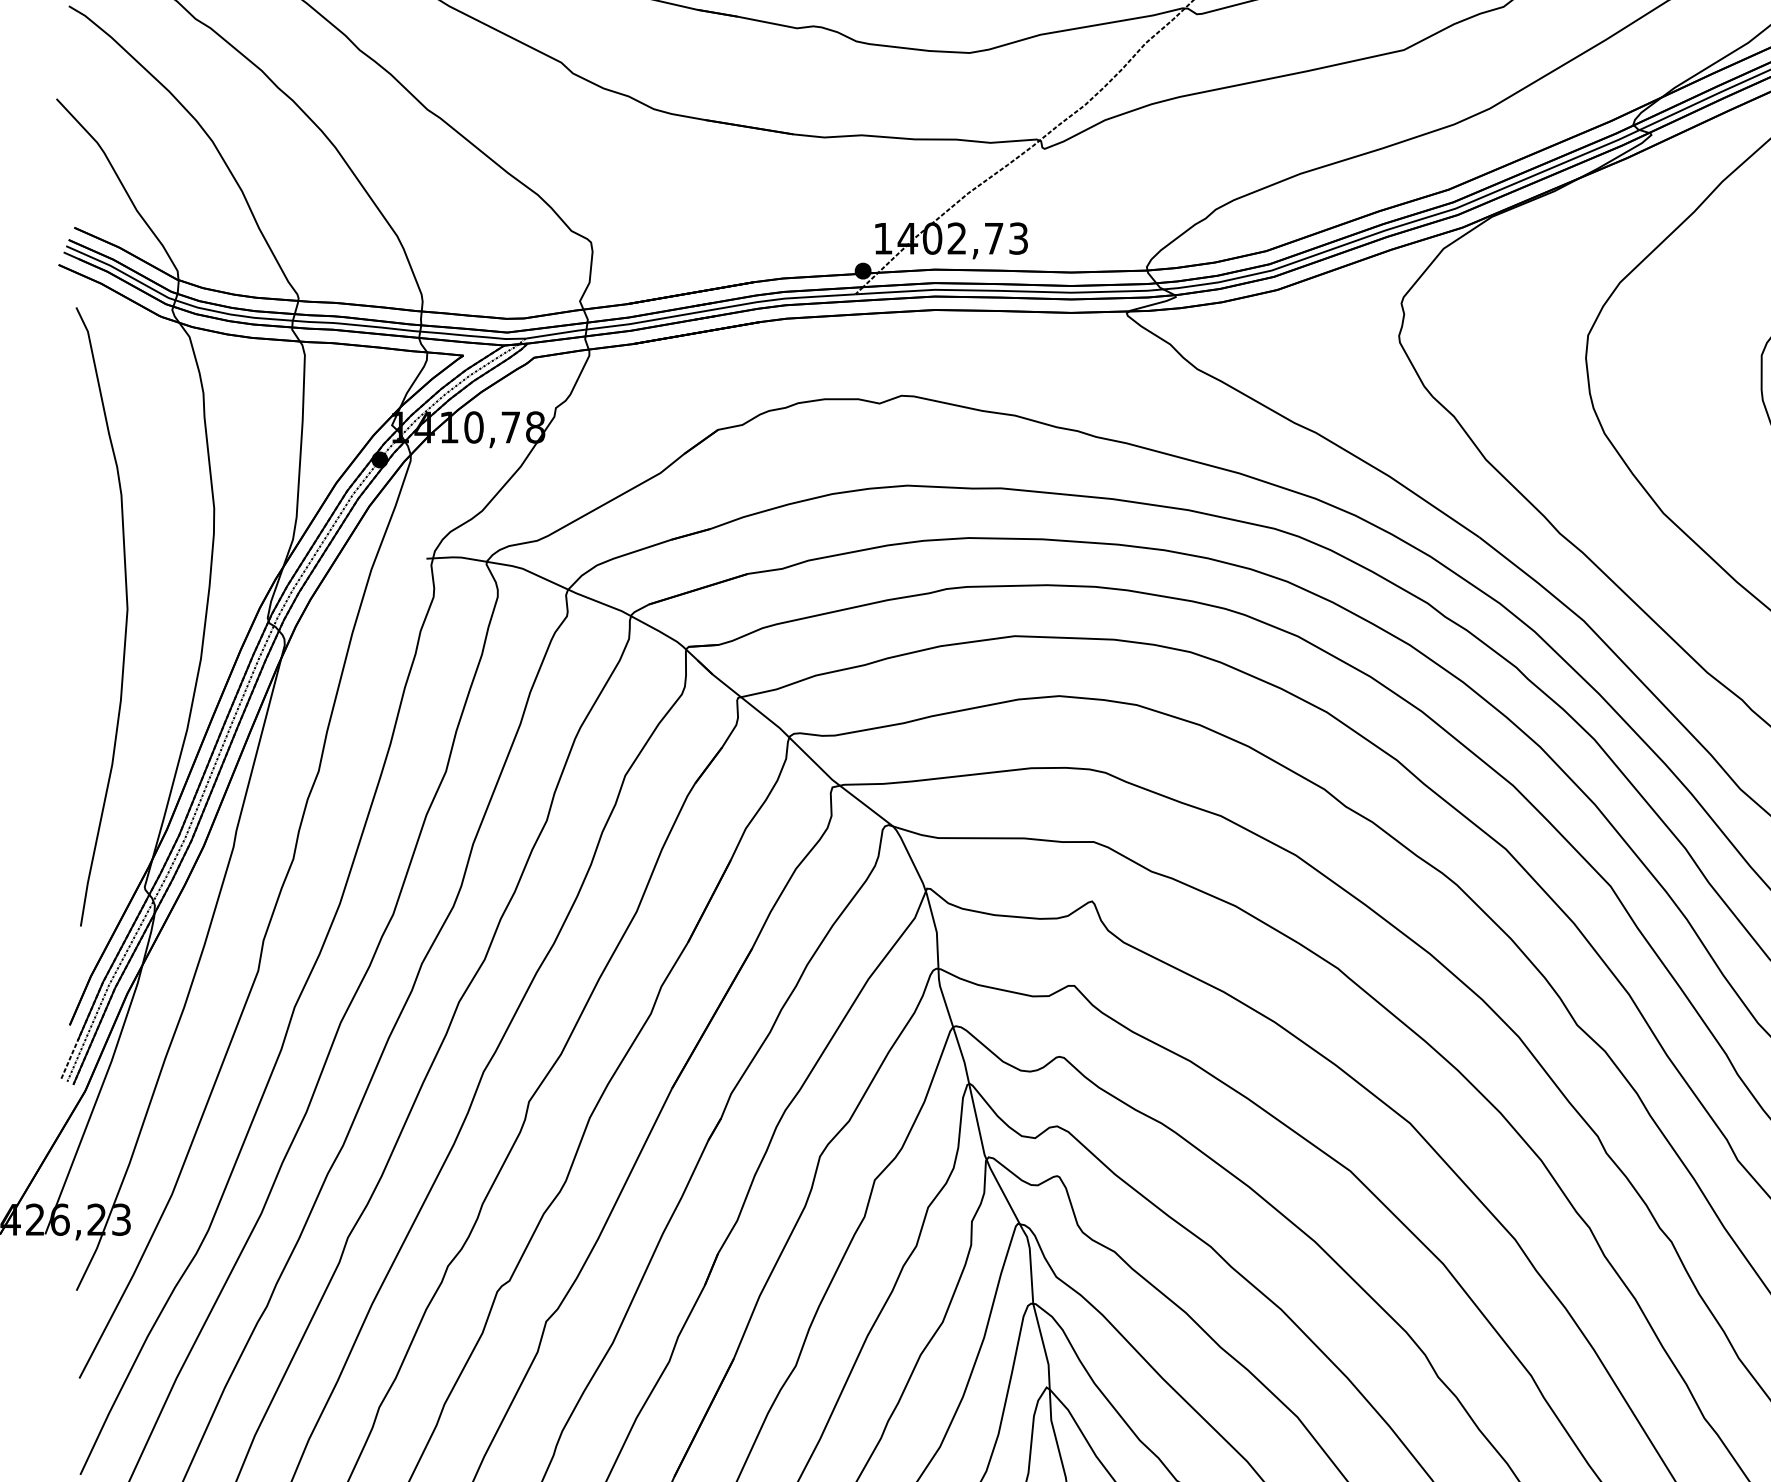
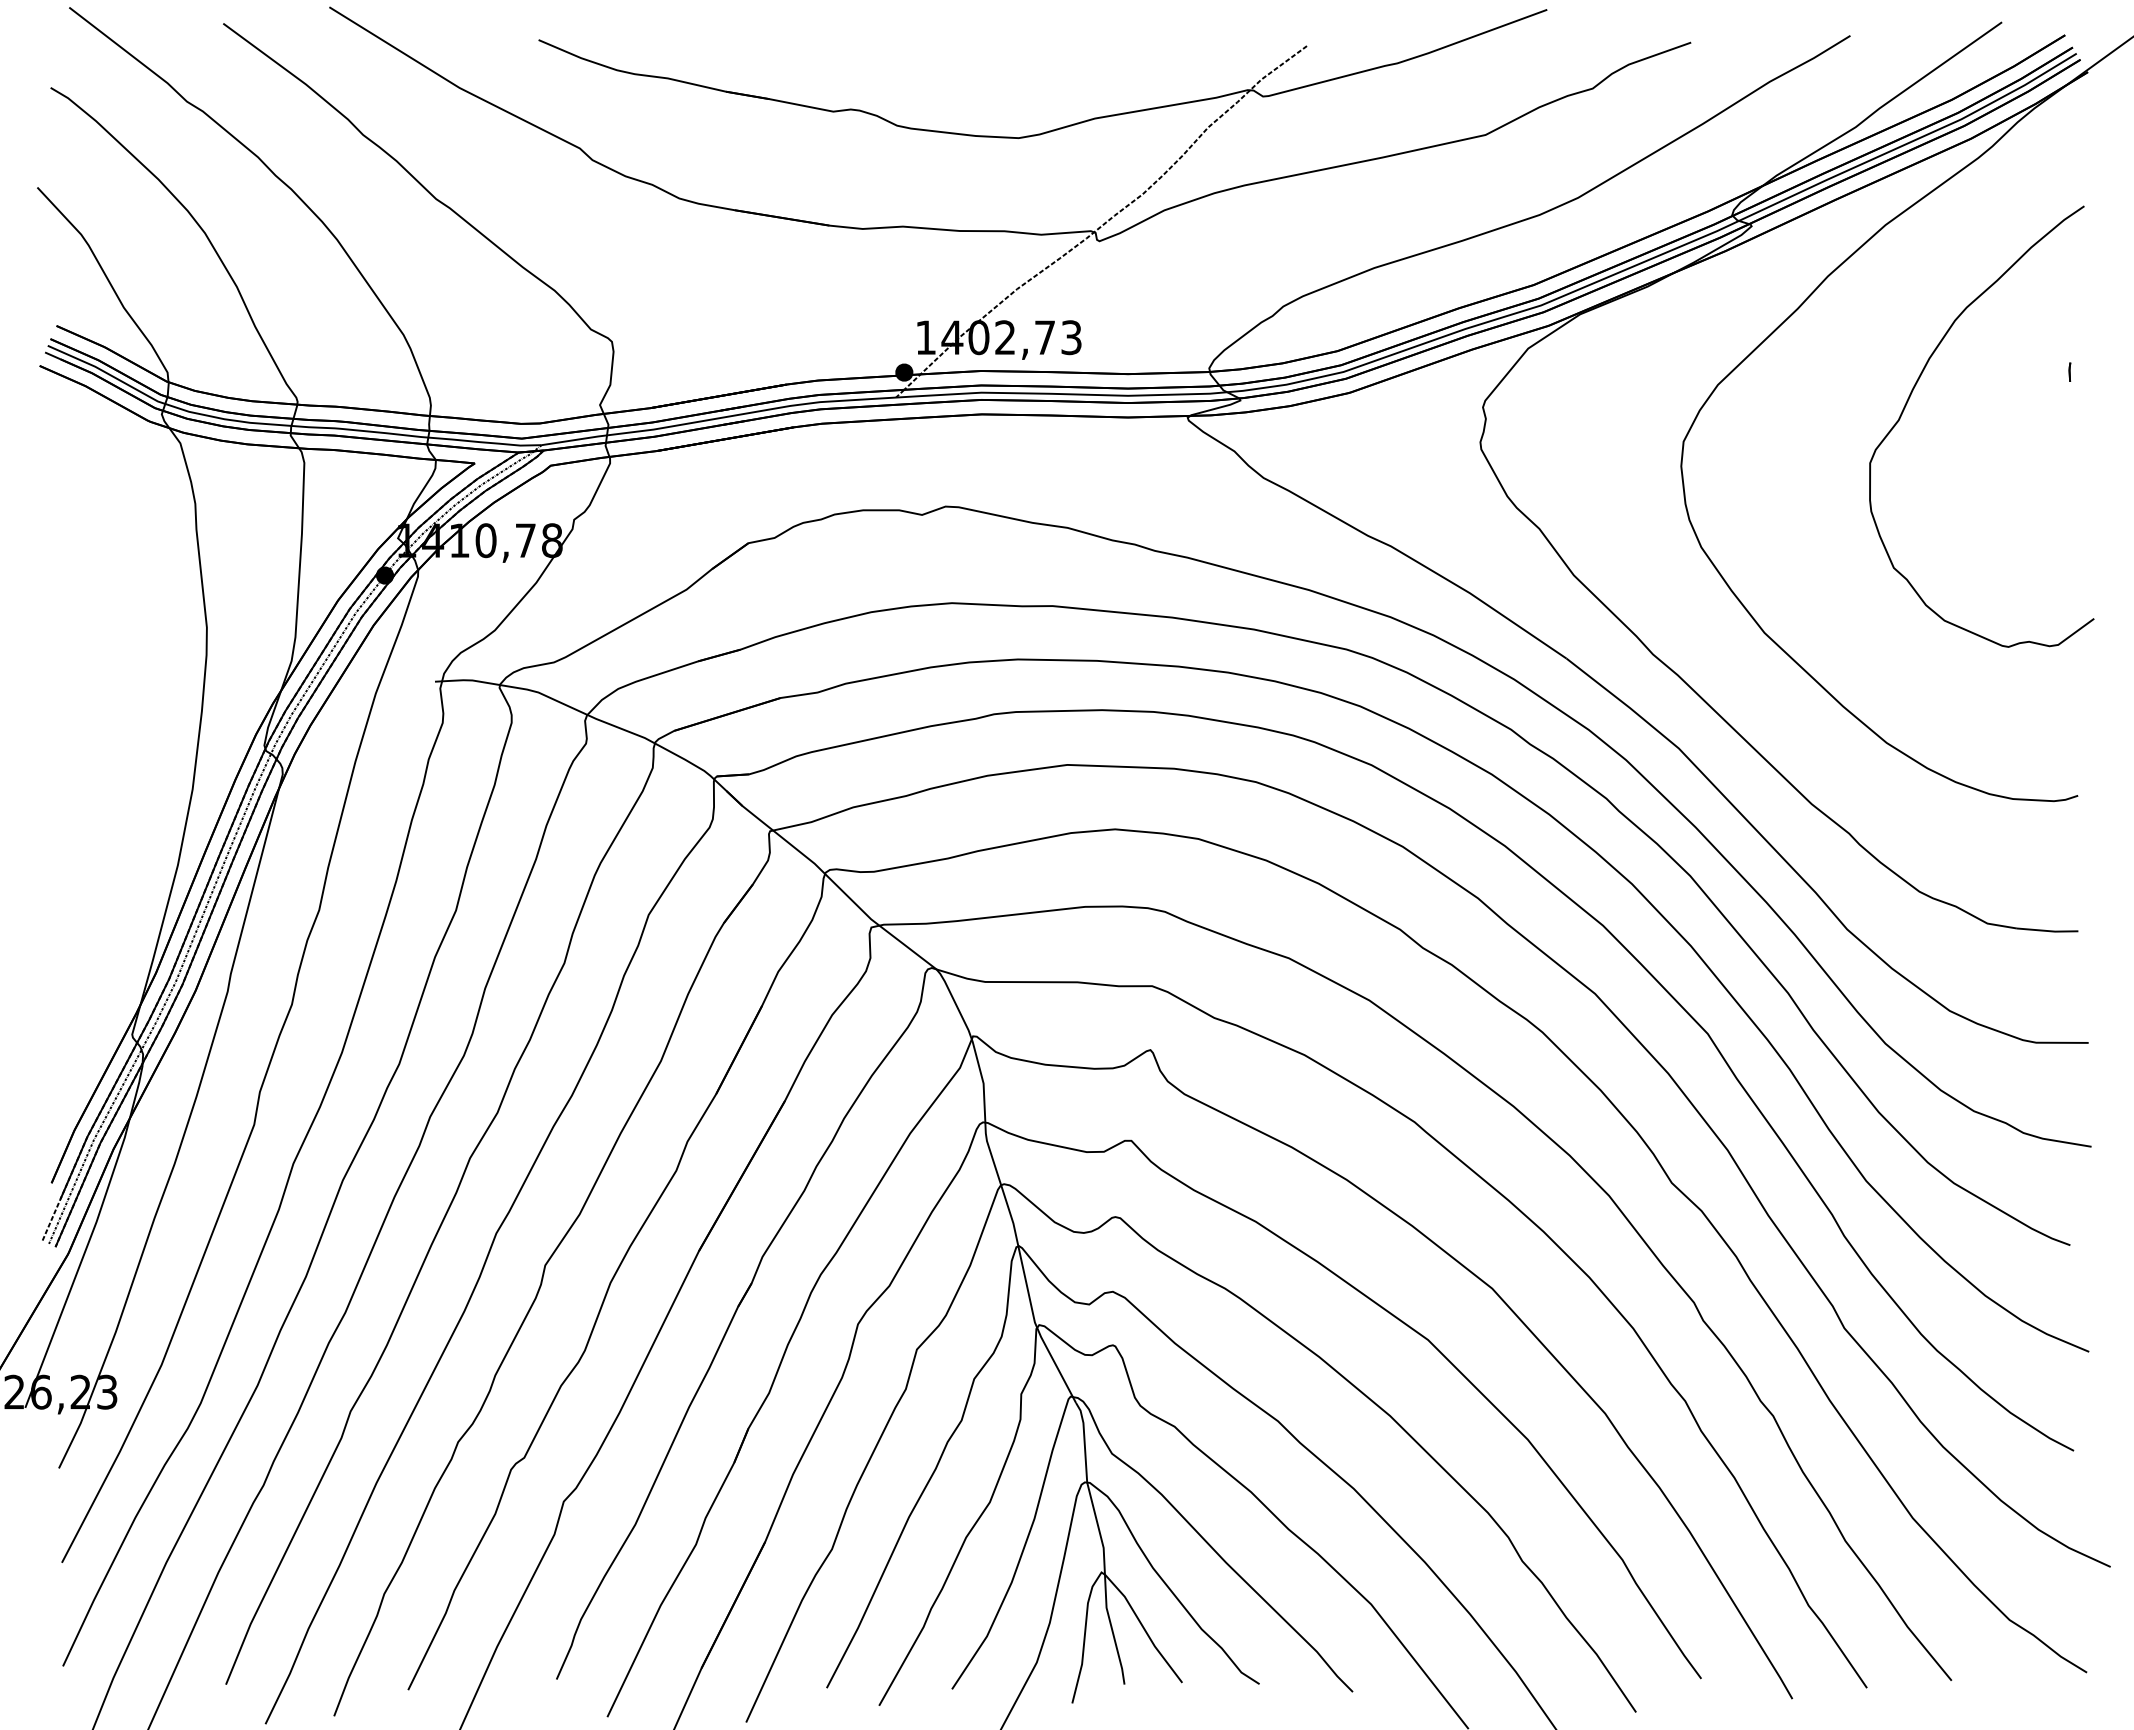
curve: (125, 620) -> (111, 748), removed

